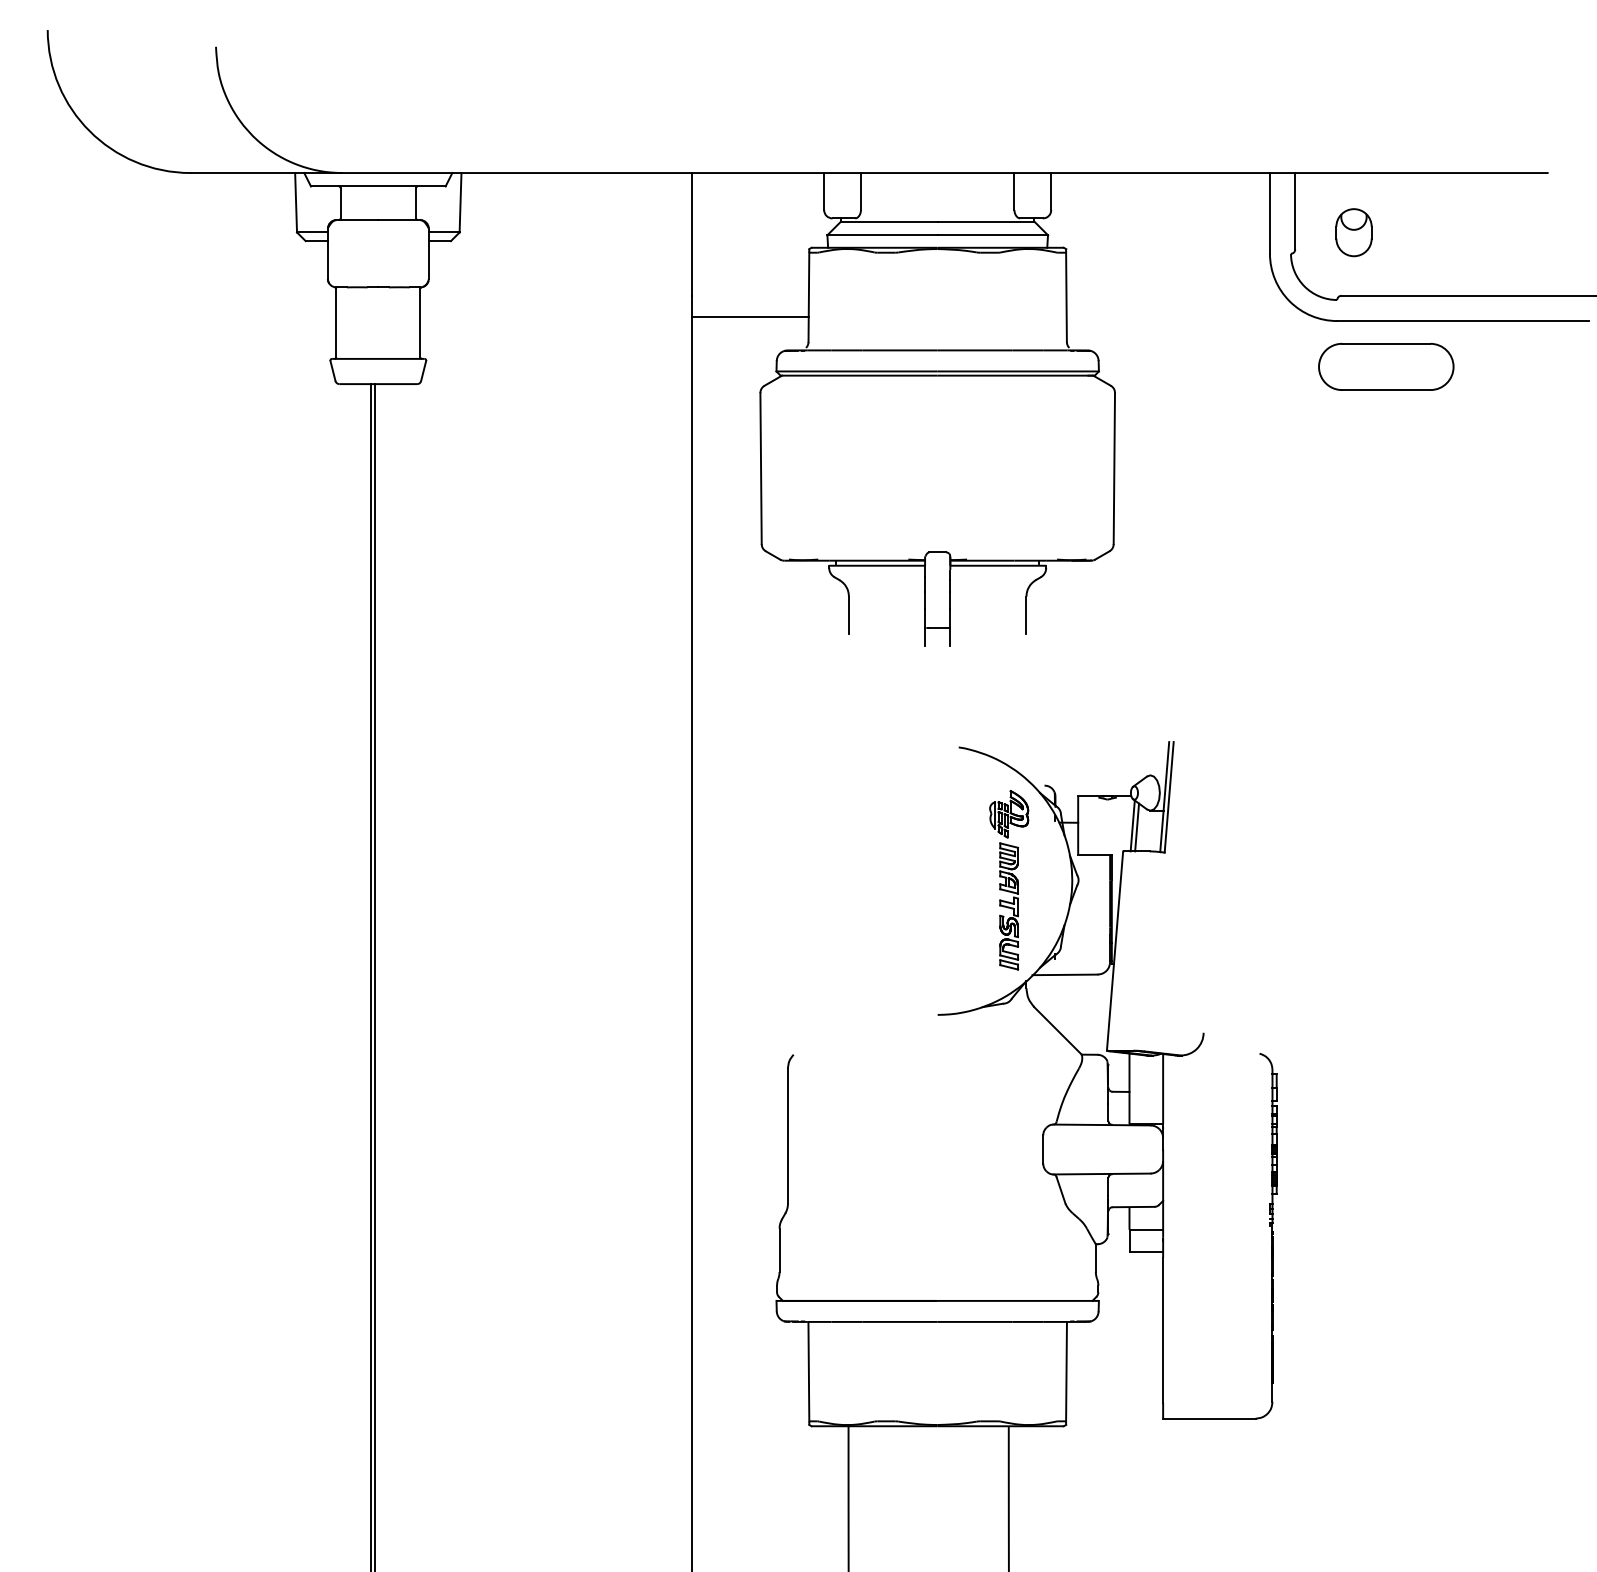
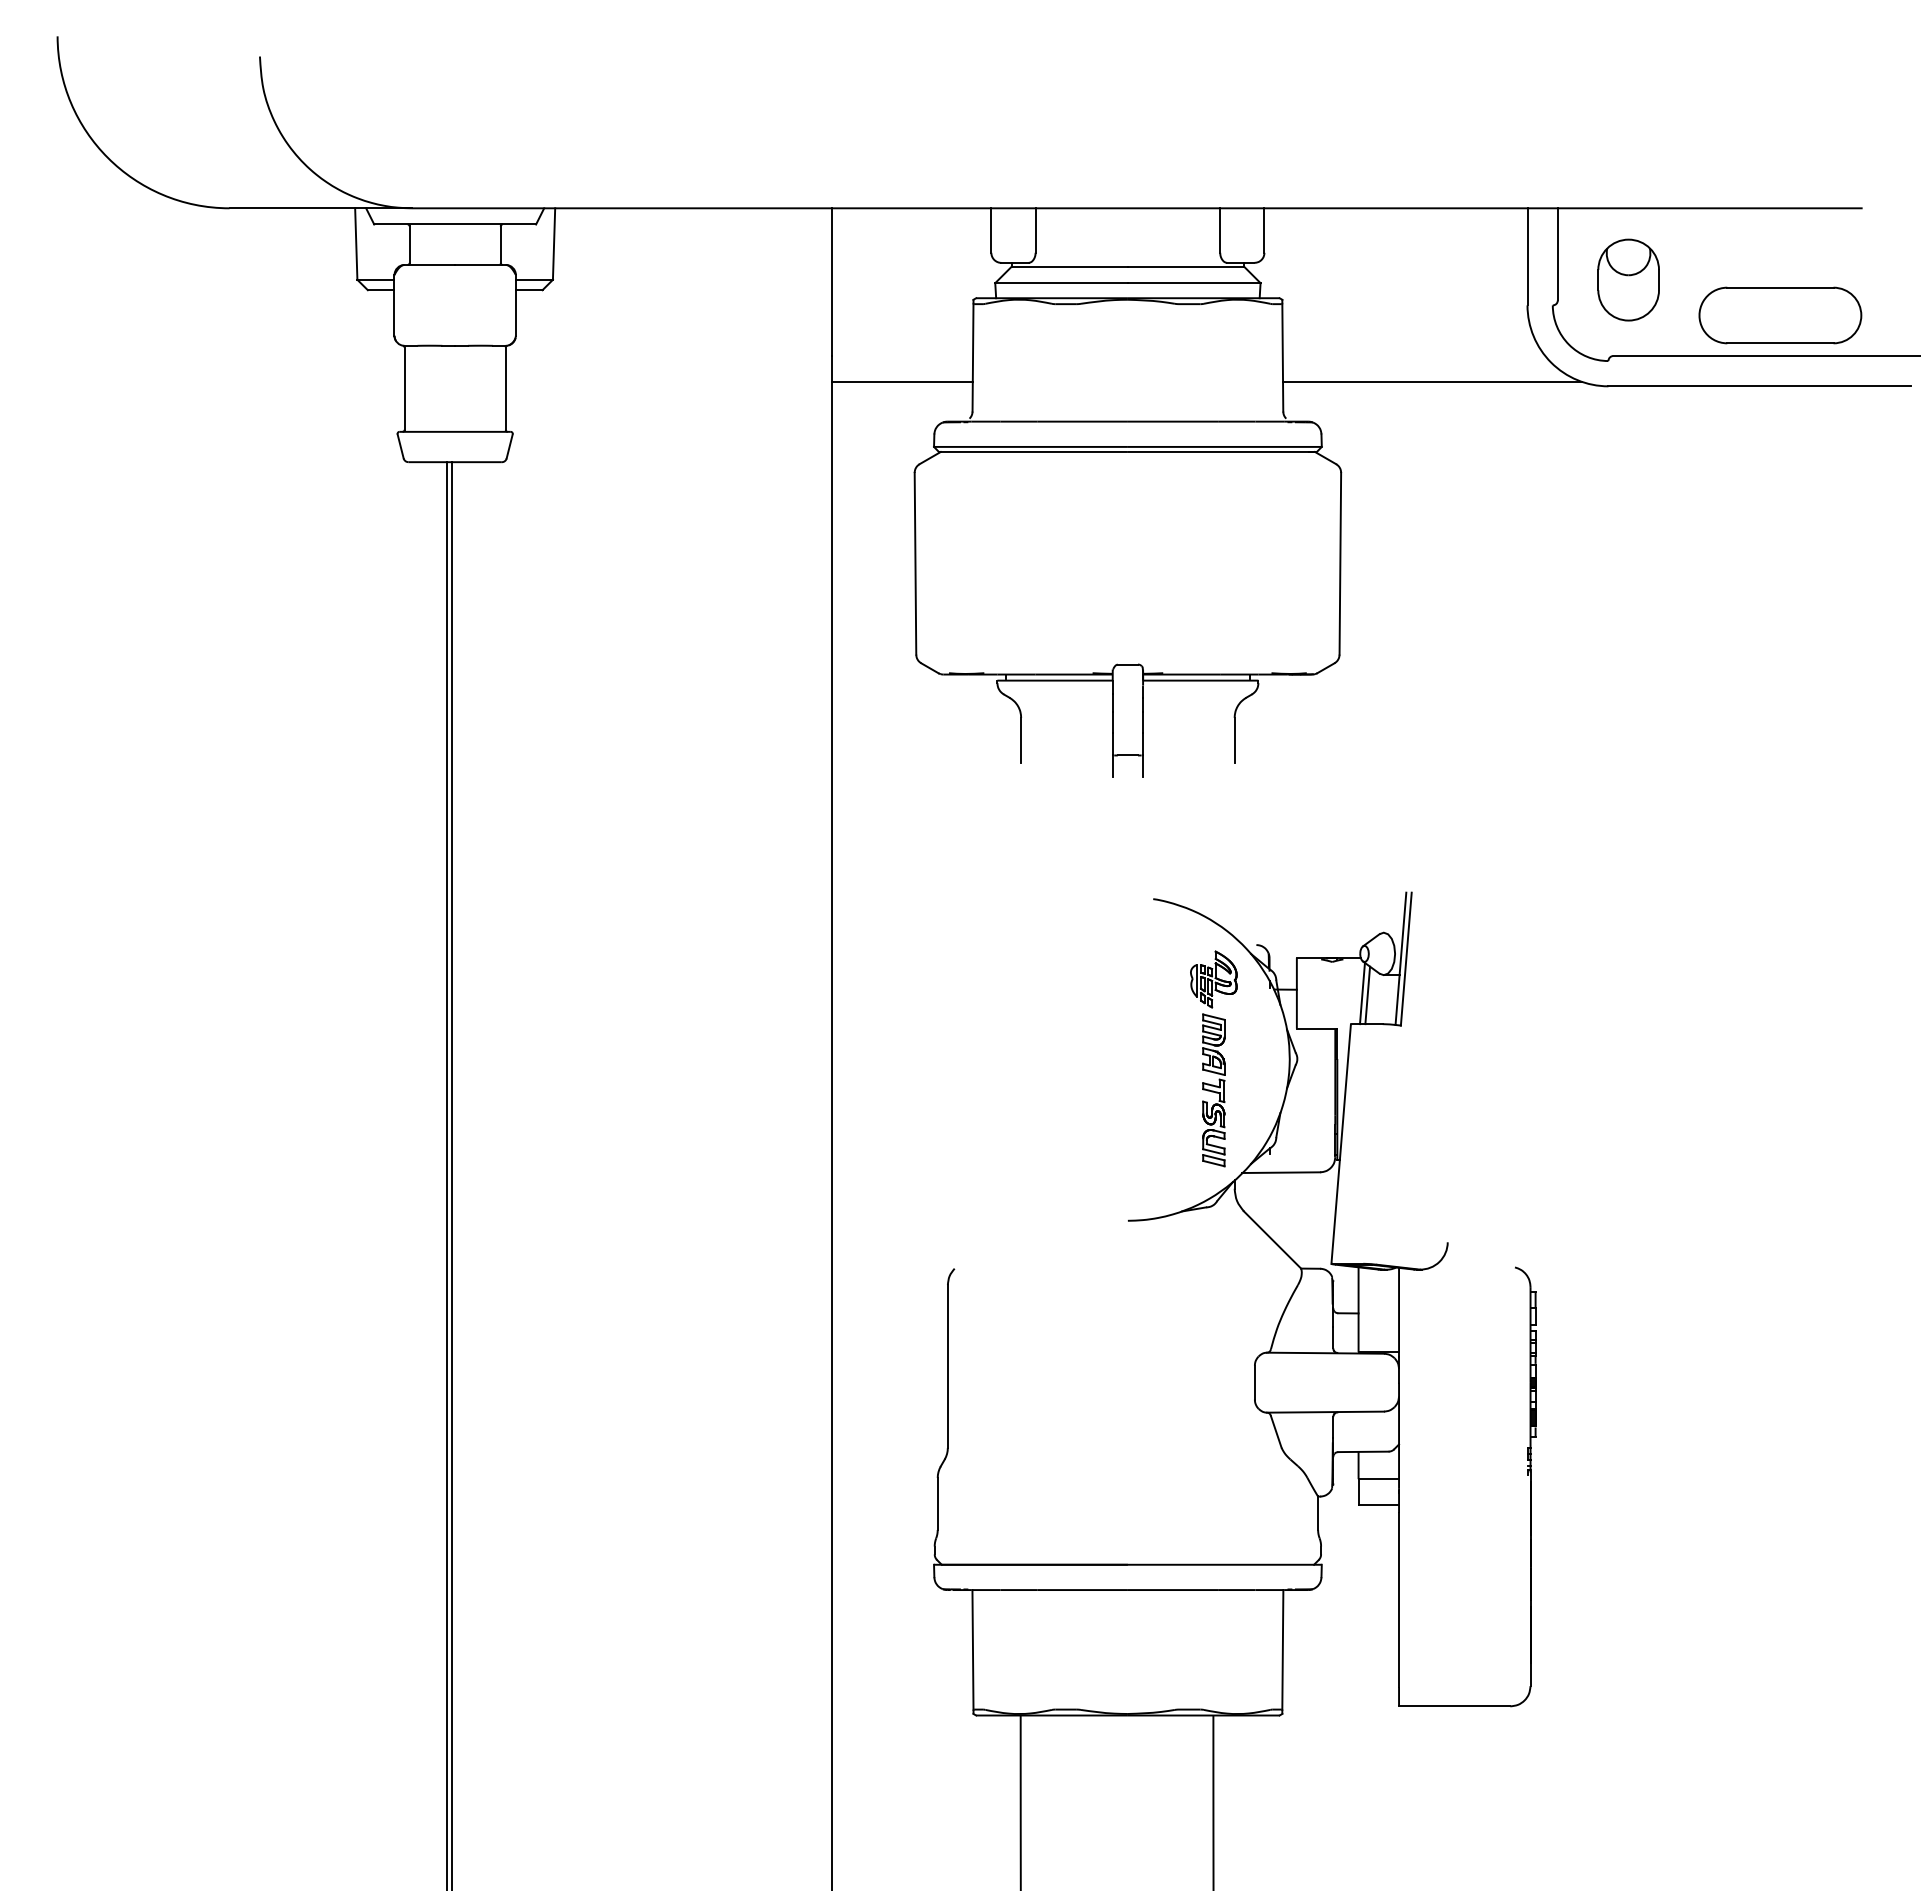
part: (1353, 232) -> (1628, 279), size x1.43
line: (1190, 317) -> (1432, 381), added
part: (1386, 366) -> (1780, 315), moved

